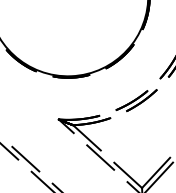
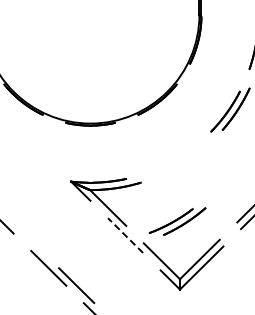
part: (136, 100) -> (177, 221), moved
line: (100, 157) -> (125, 235), solid -> dashed
line: (25, 159) -> (23, 233), removed

